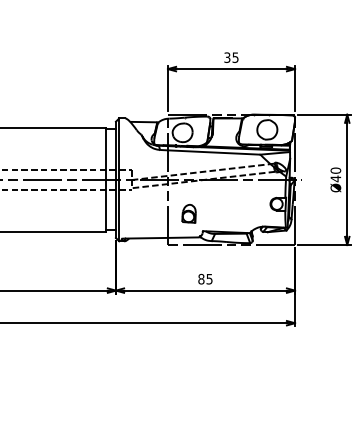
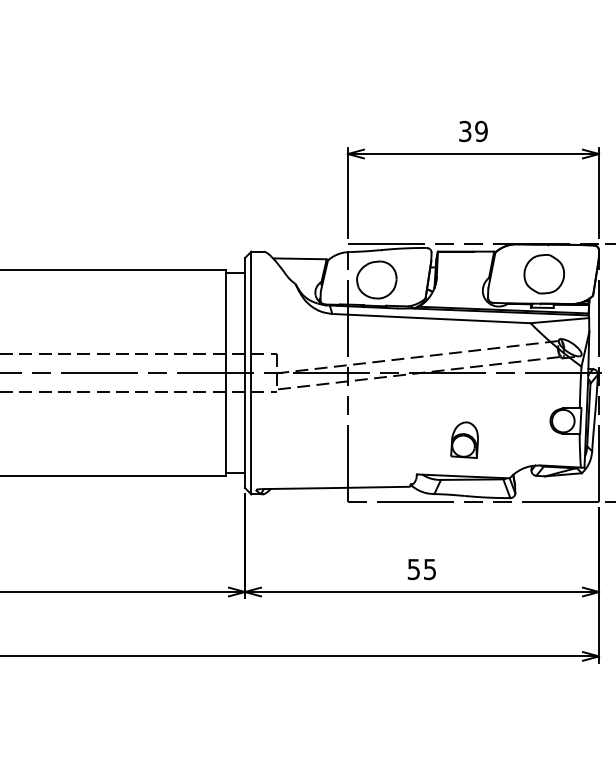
text: (235, 57) -> (481, 131), 35 -> 39
part: (188, 213) -> (463, 439), moved
text: (201, 278) -> (414, 568), 85 -> 55

